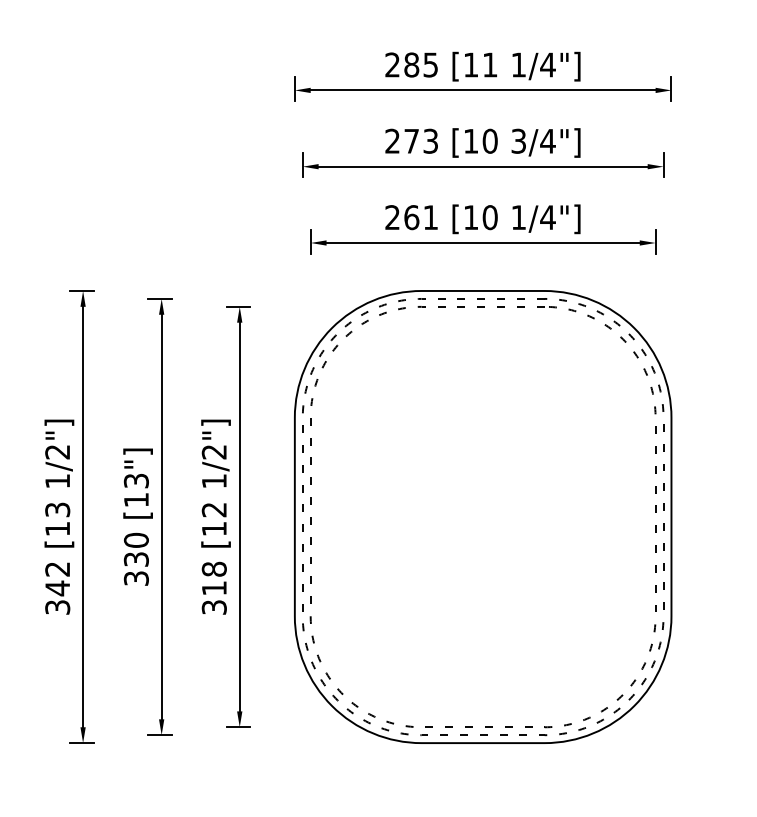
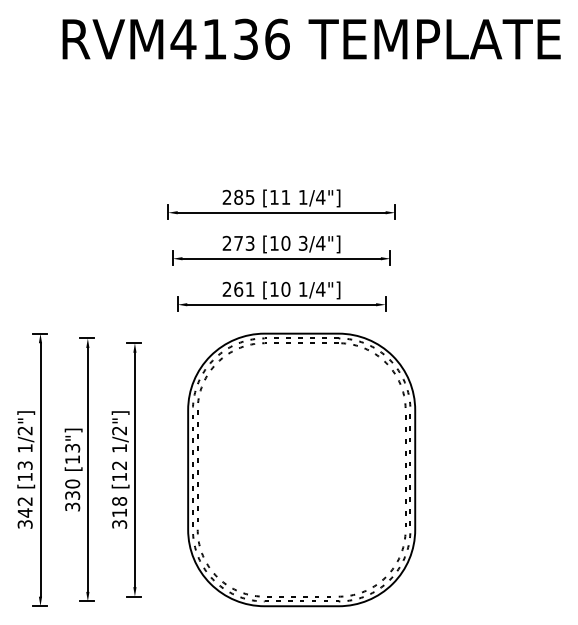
part: (482, 516) -> (301, 469), moved

